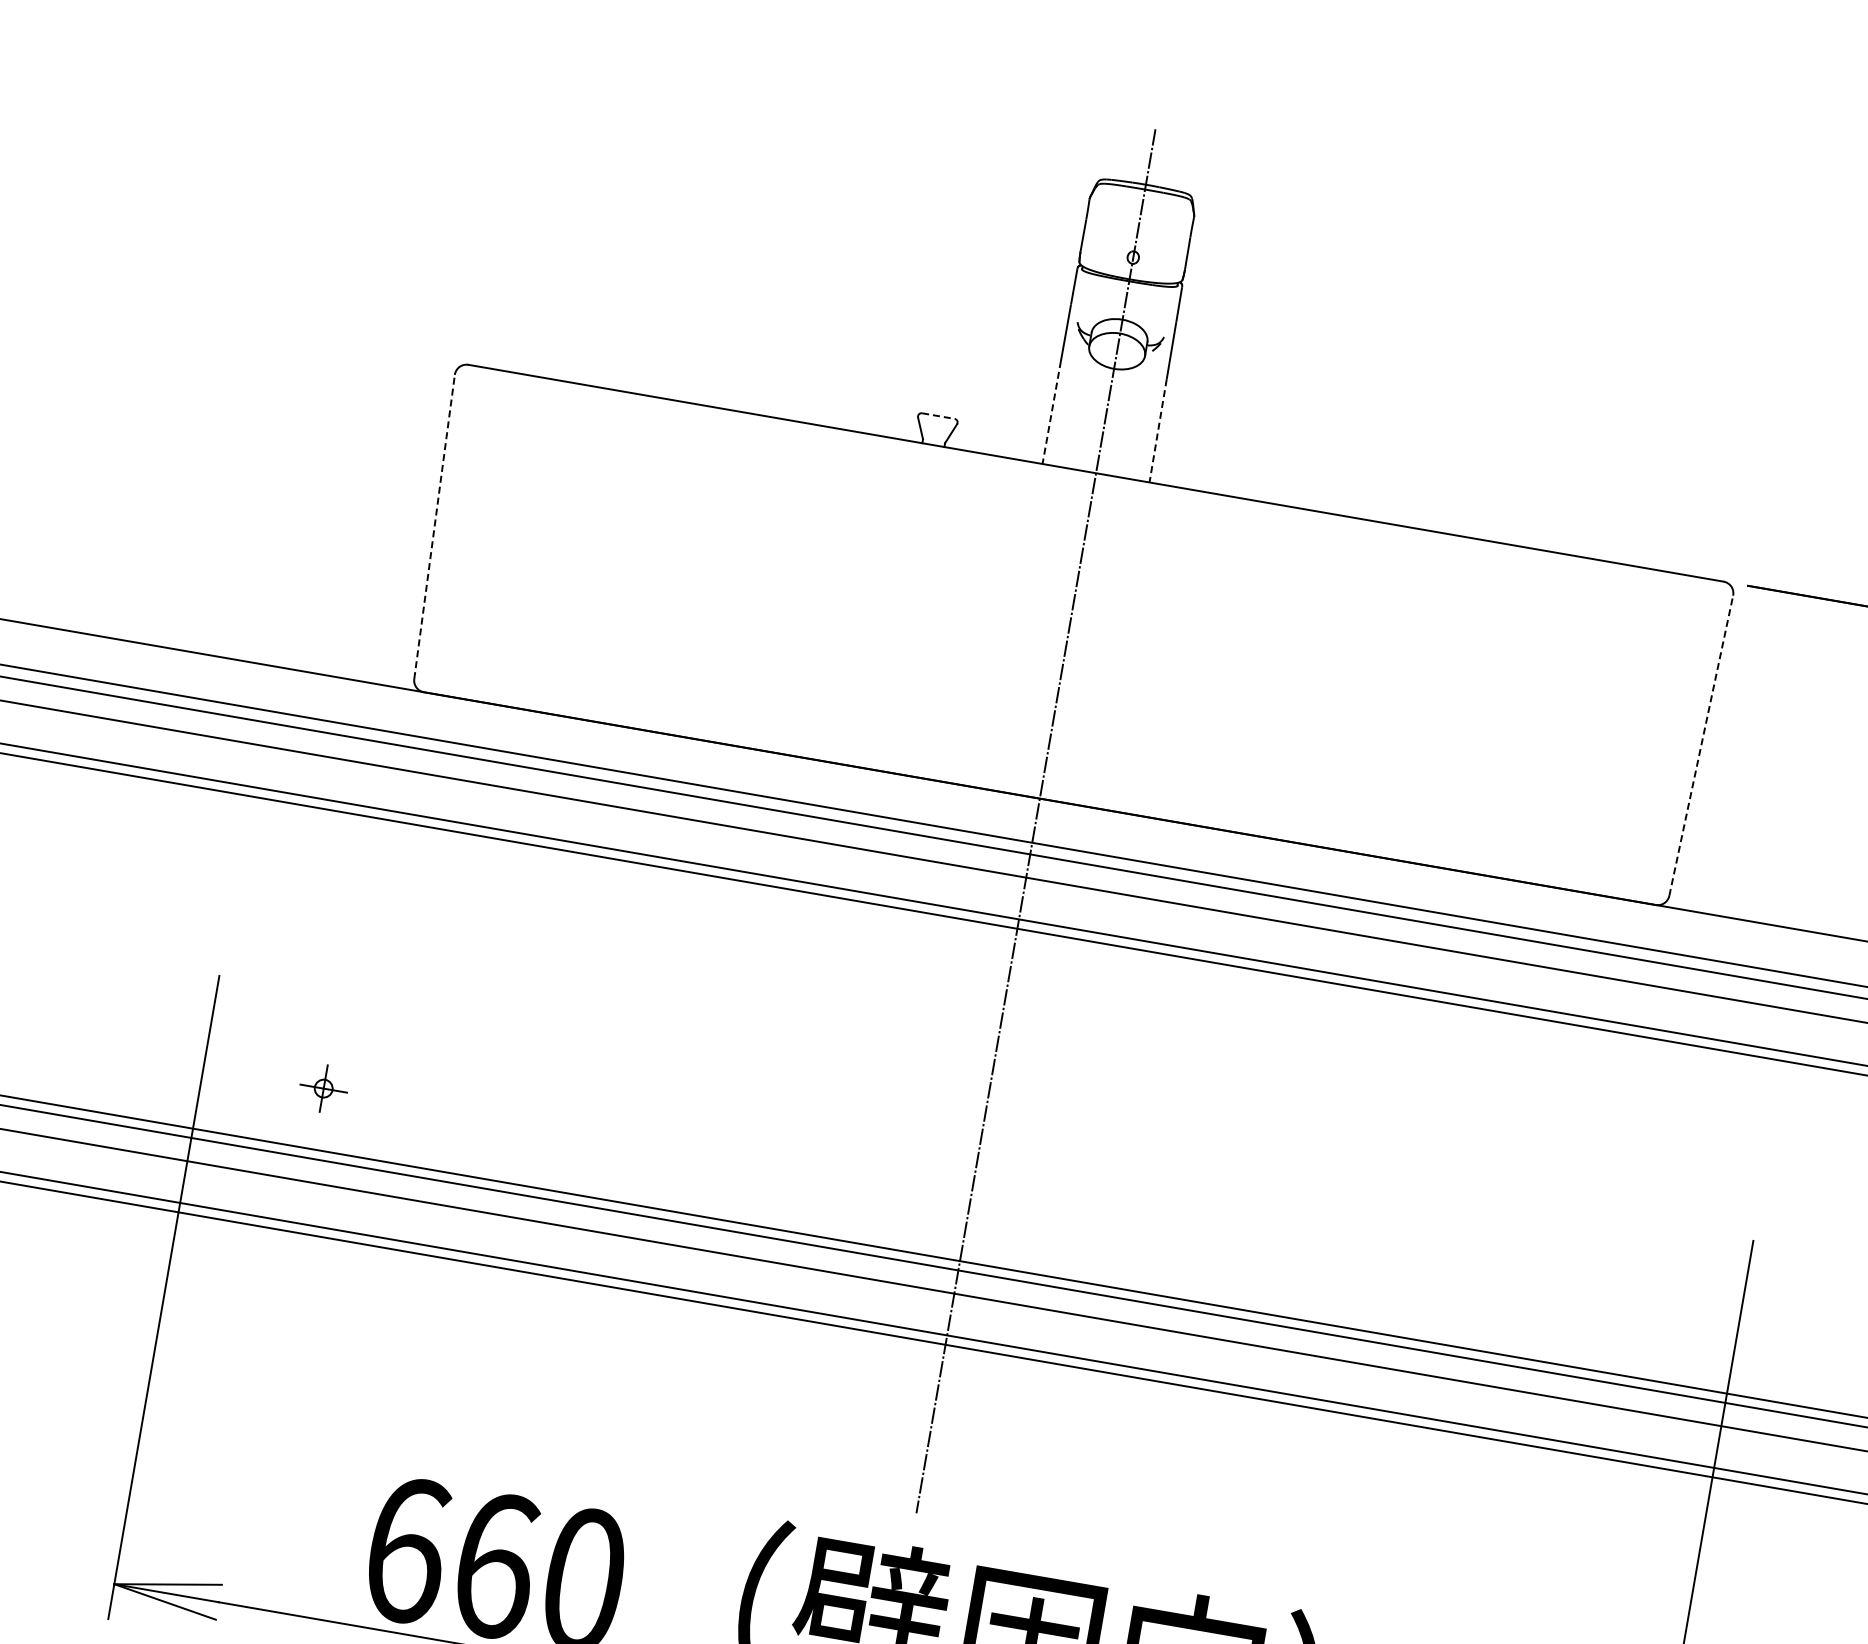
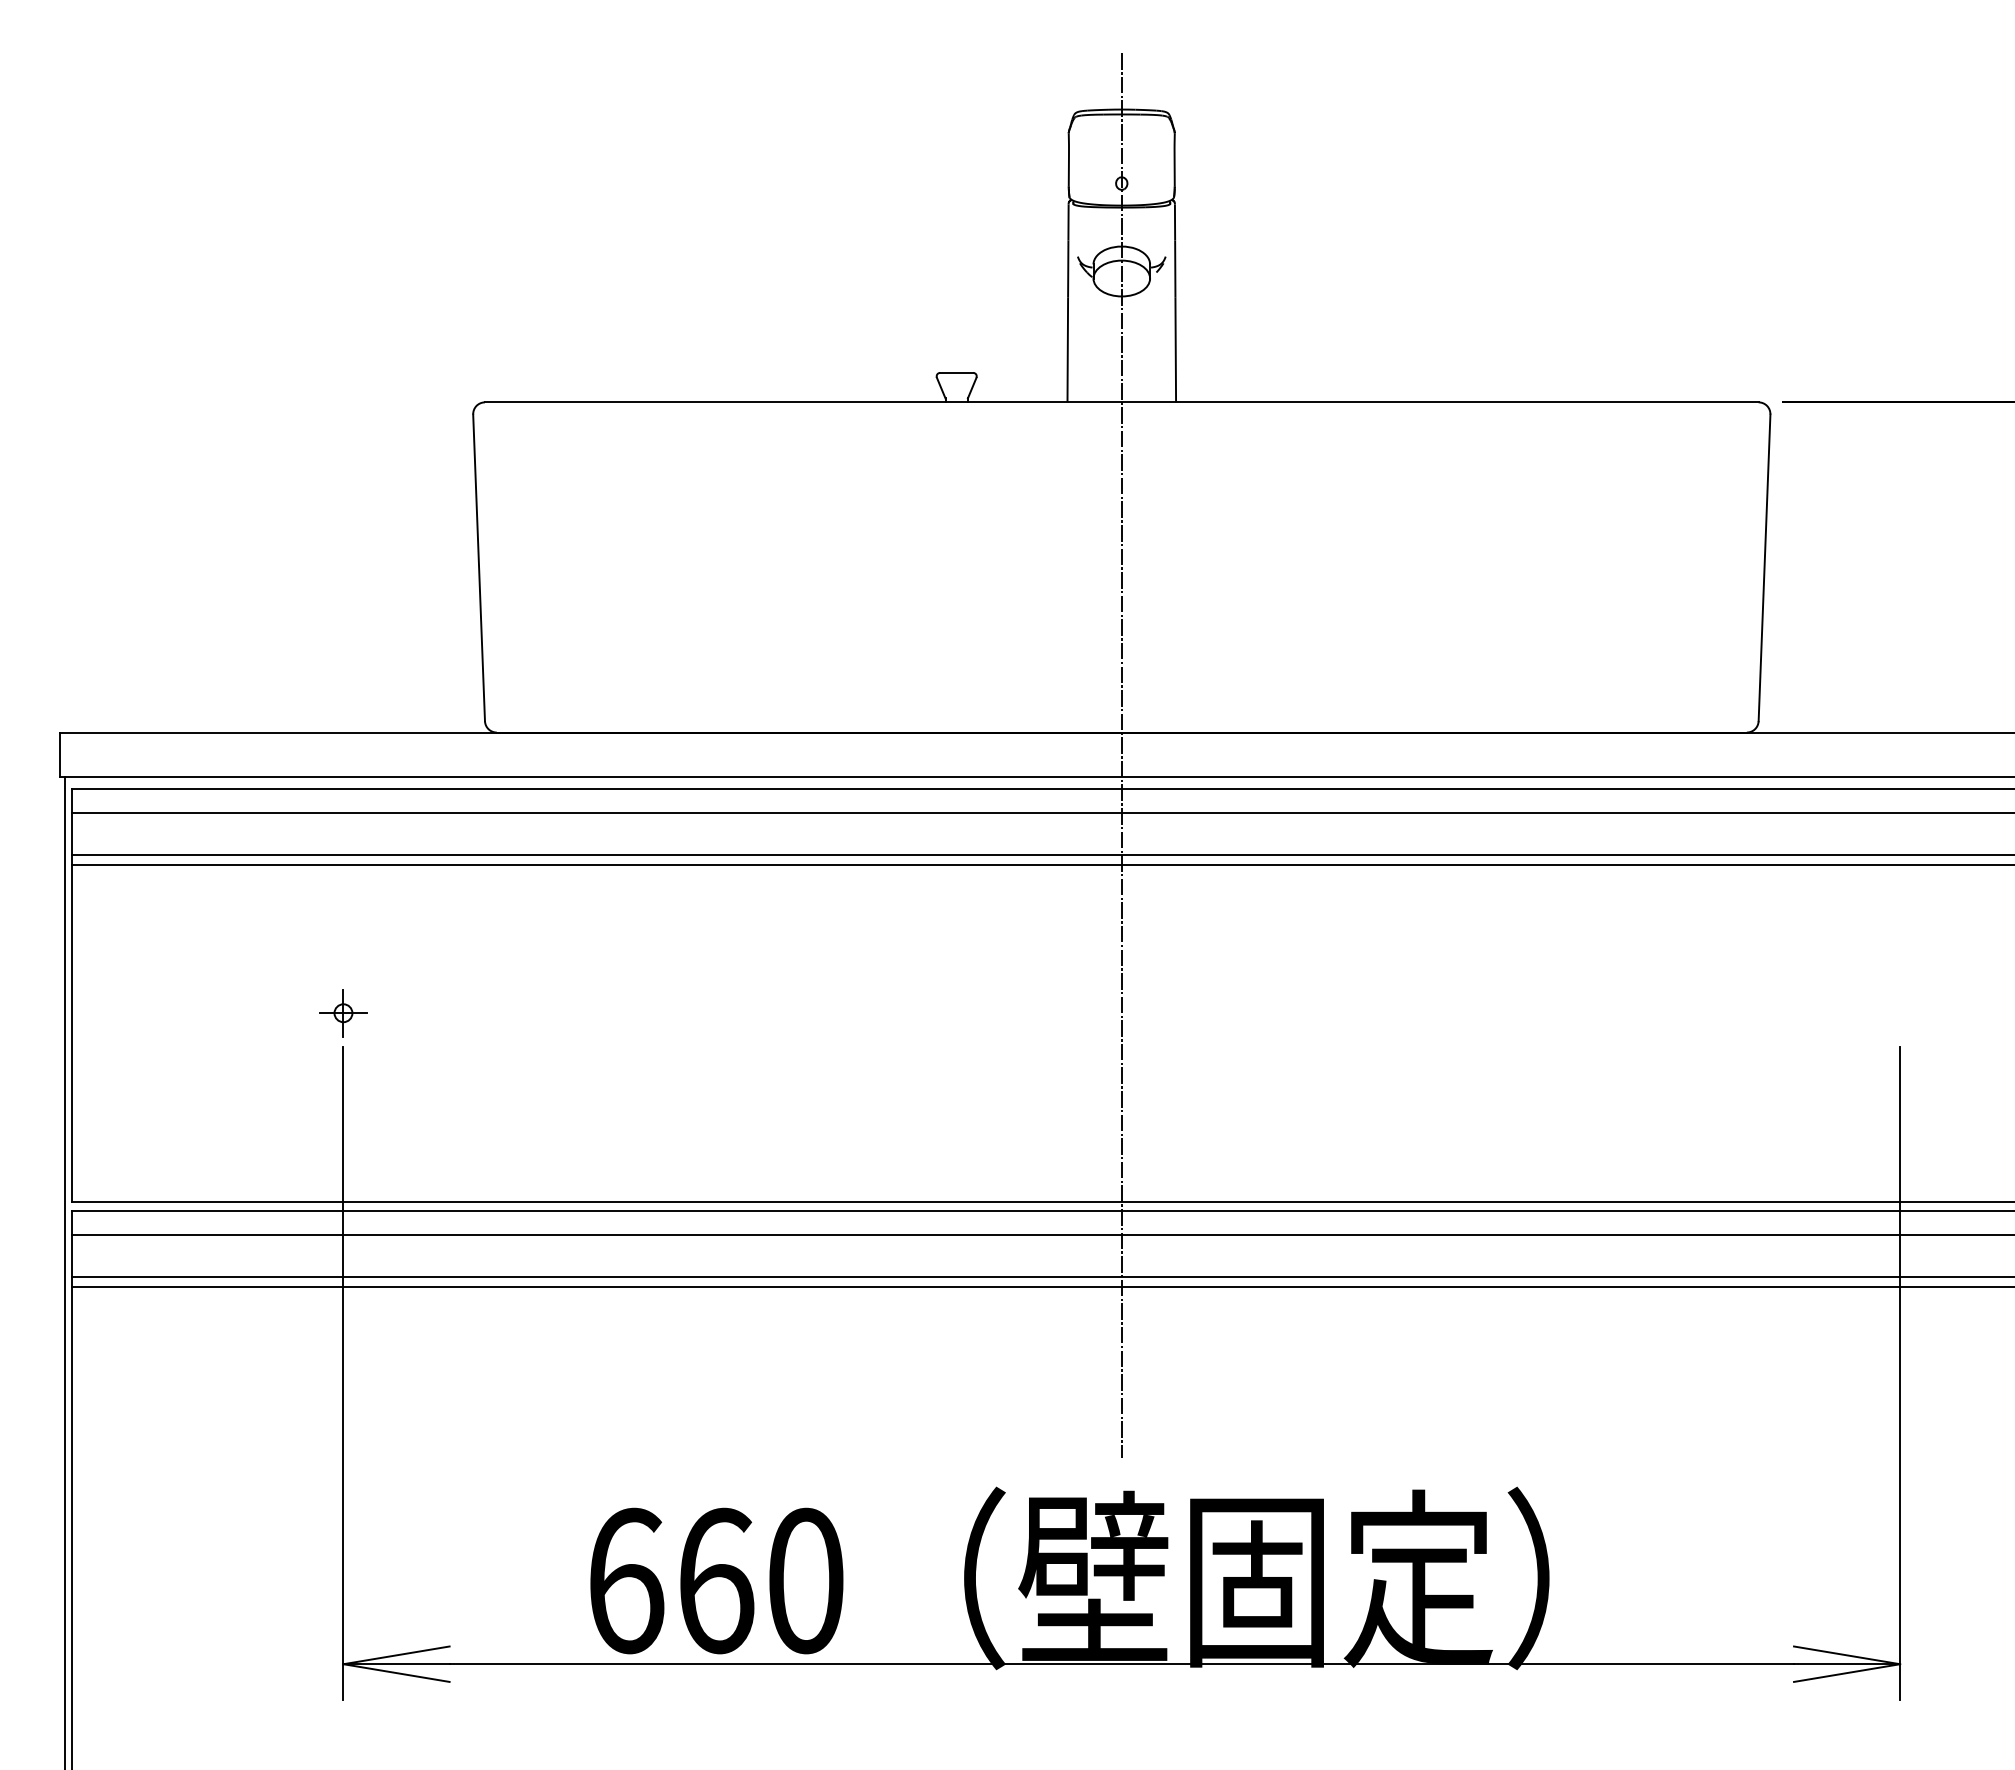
line: (1051, 412) -> (1067, 350), dashed -> solid
line: (938, 415) -> (956, 372), dashed -> solid
line: (1157, 431) -> (1175, 350), dashed -> solid
line: (435, 526) -> (479, 567), dashed -> solid
line: (1701, 745) -> (1764, 567), dashed -> solid
part: (323, 1088) -> (343, 1013), moved

